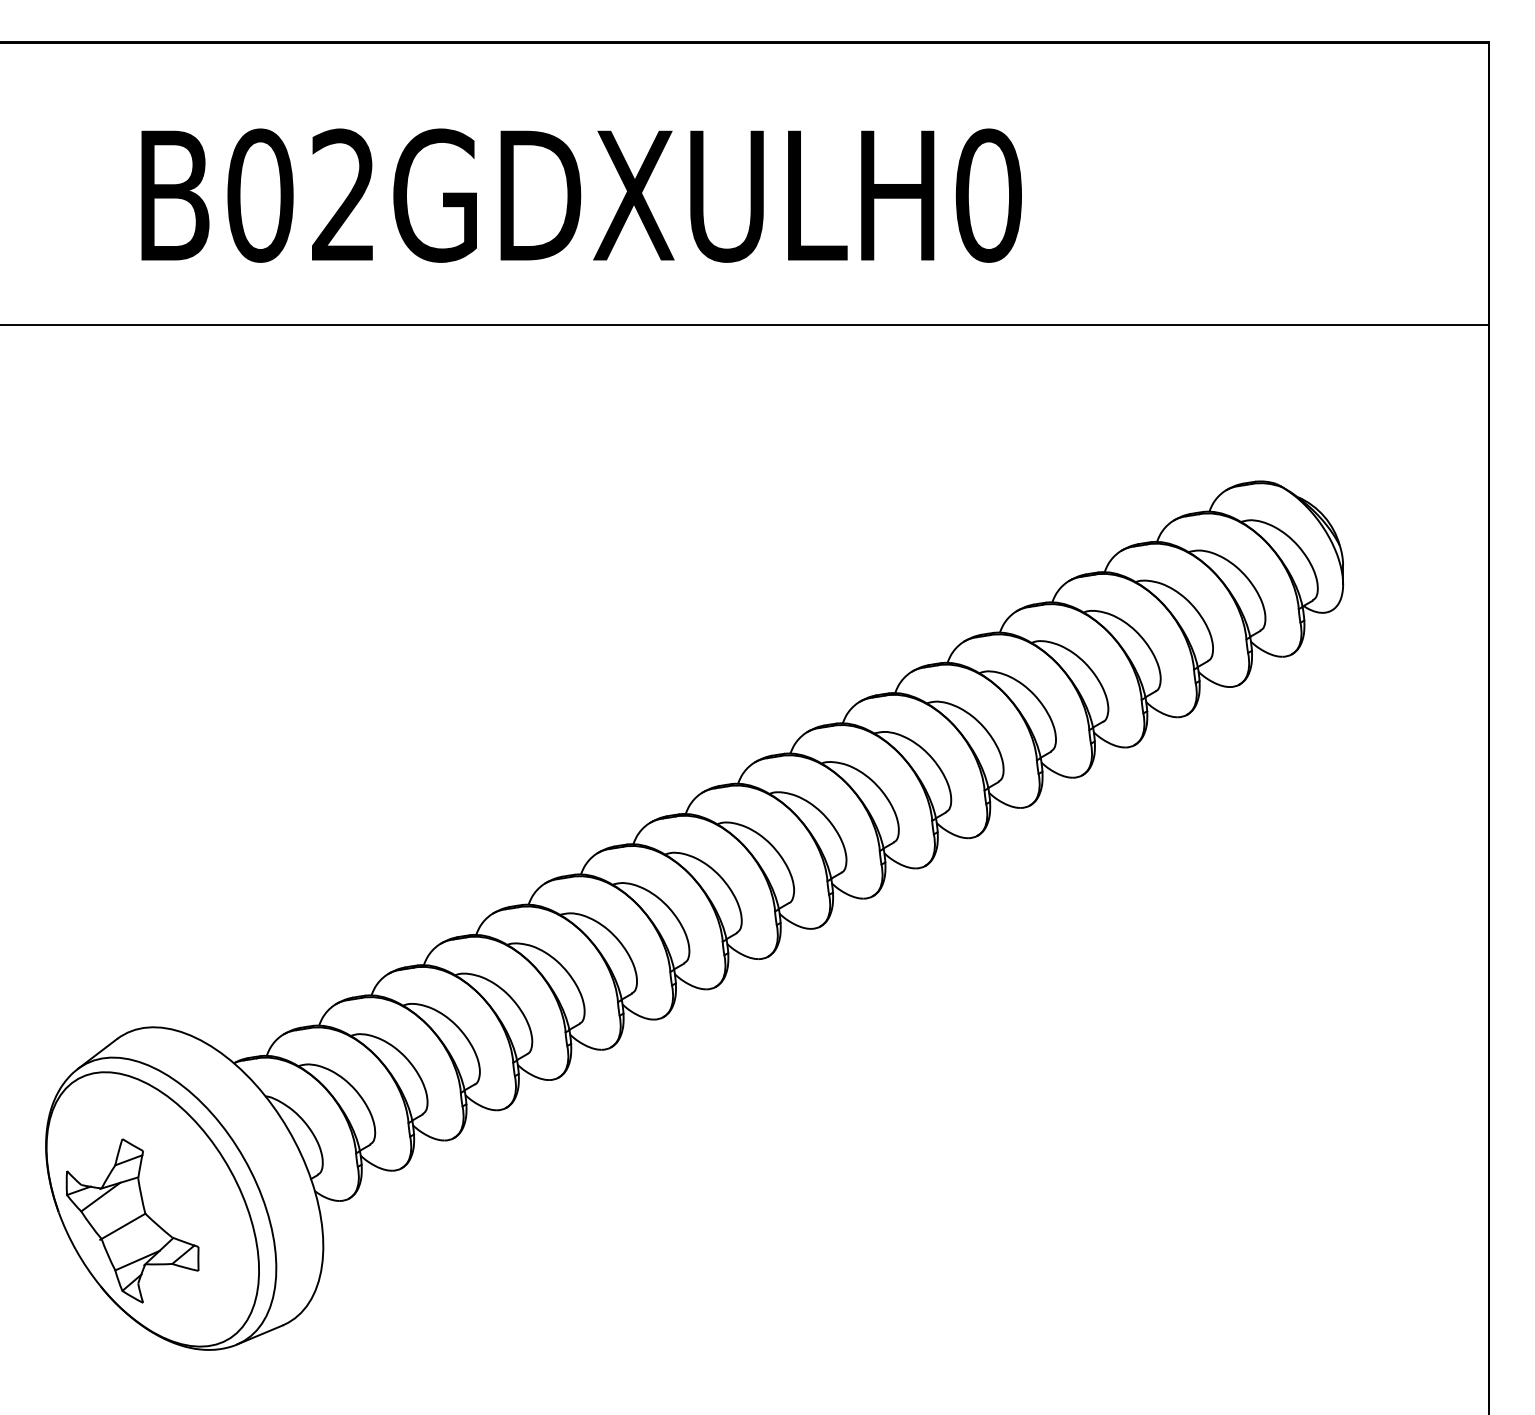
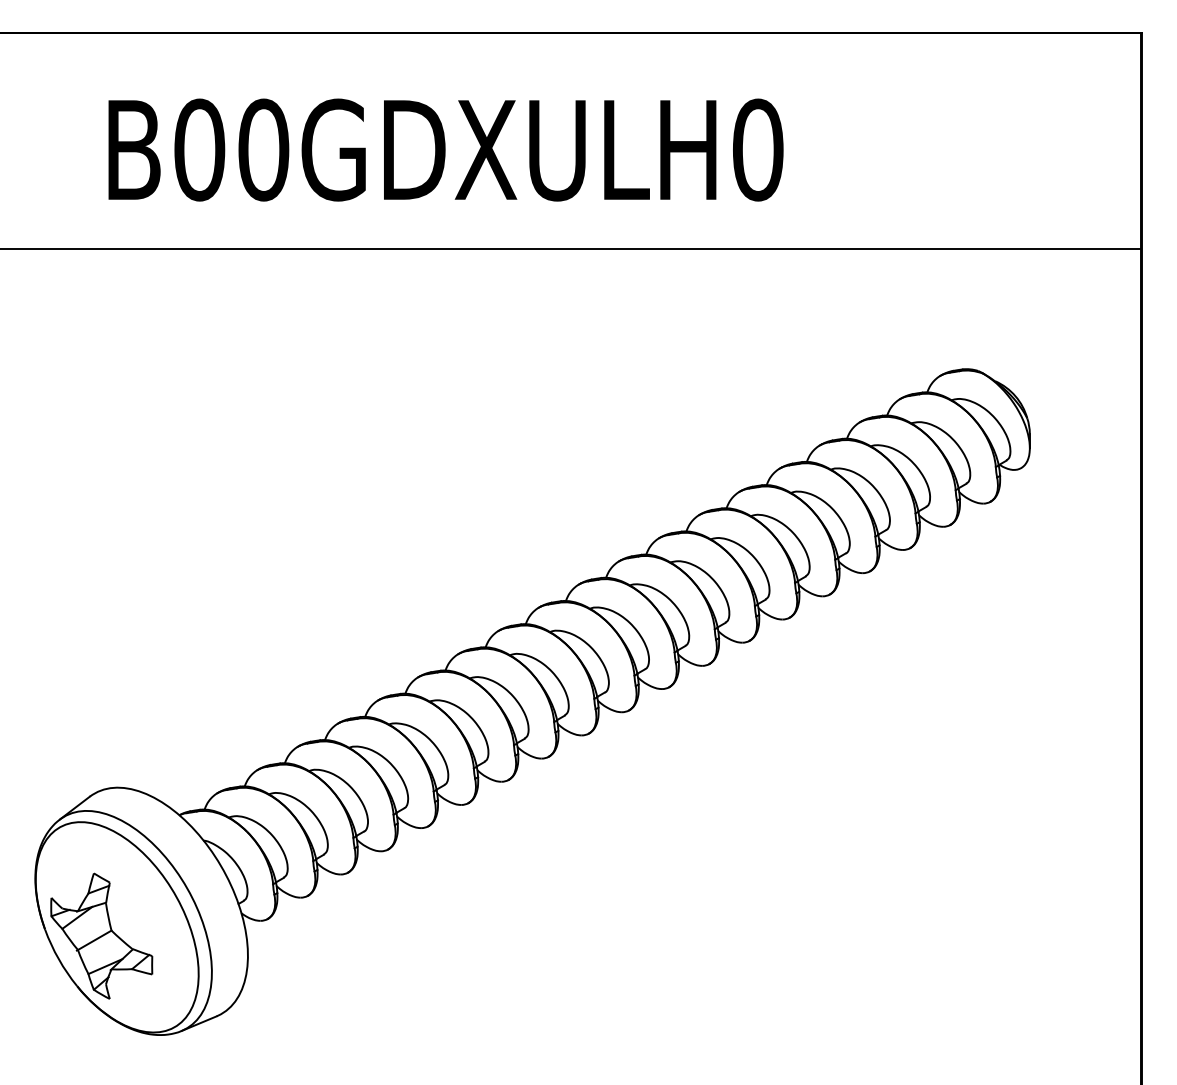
text: (344, 195) -> (264, 149), B02GDXULH0 -> B00GDXULH0

